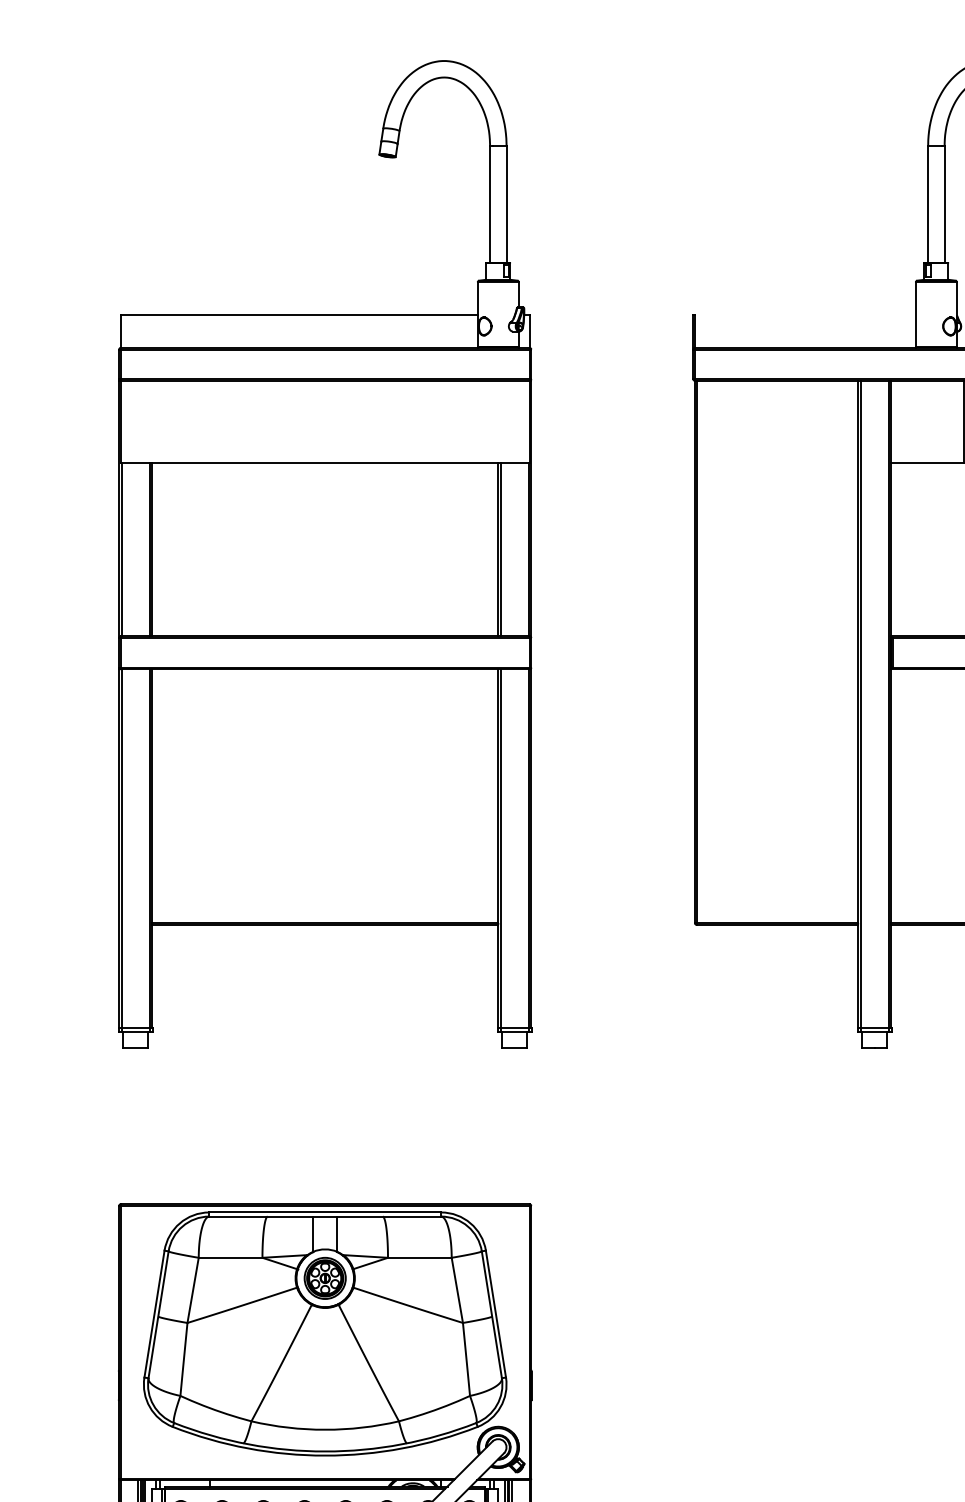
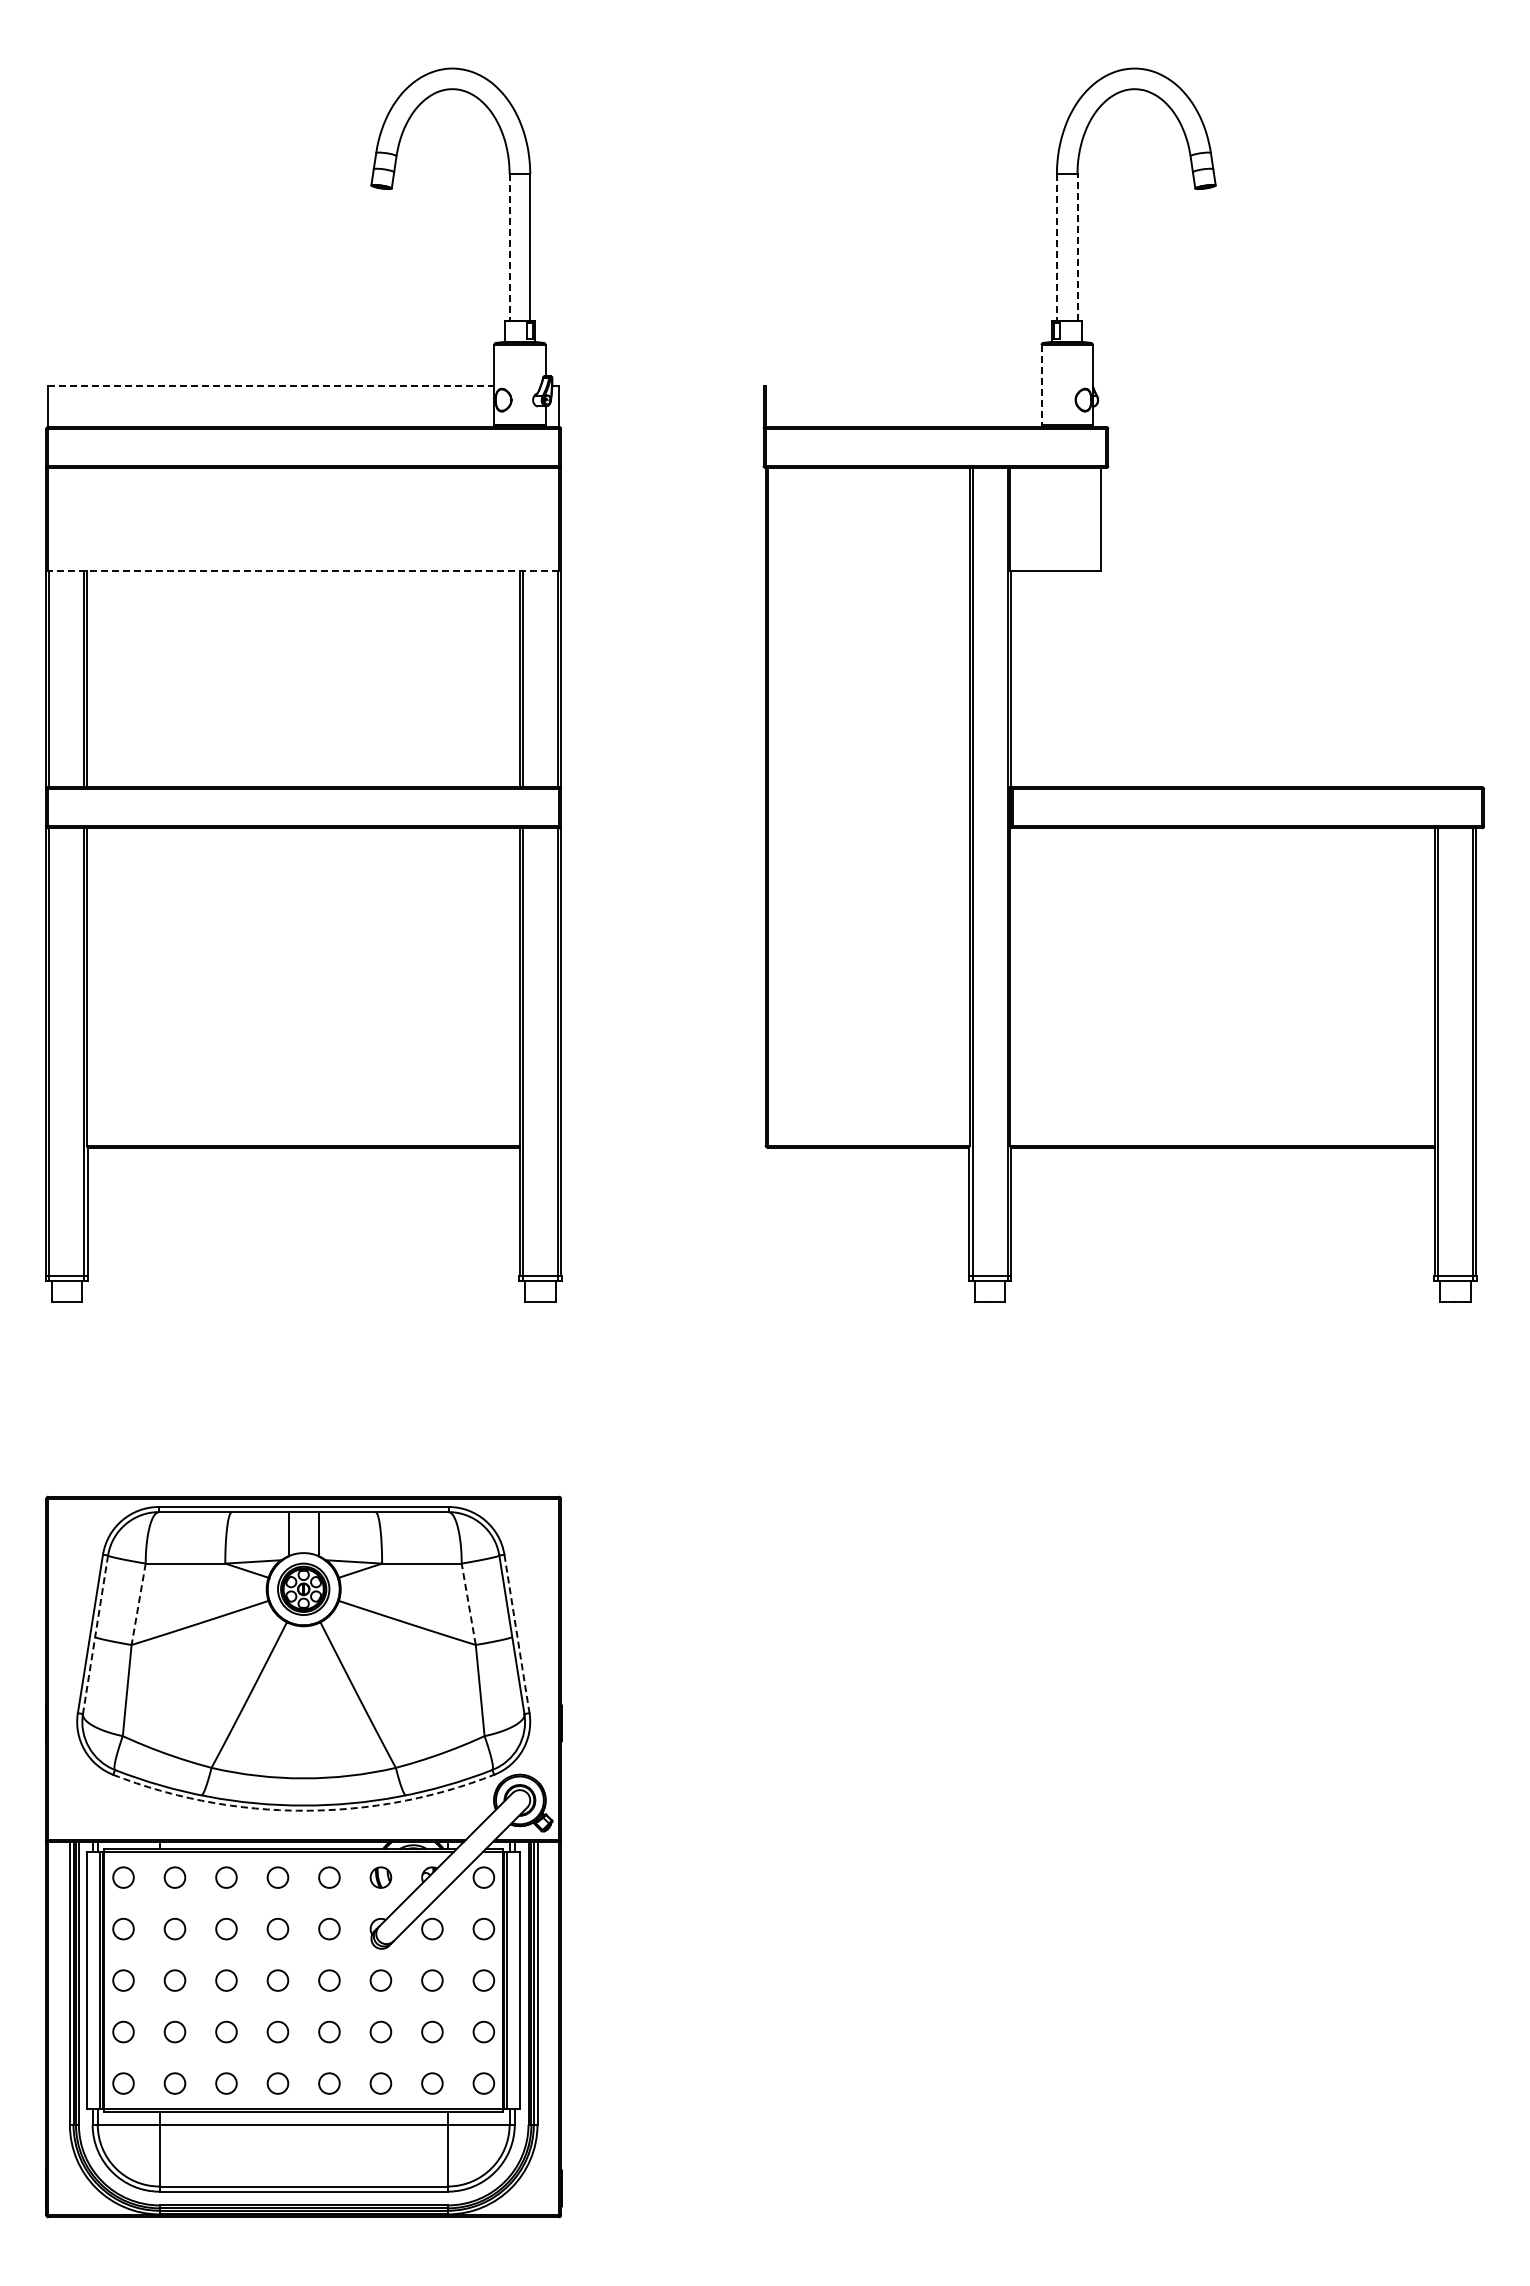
line: (944, 204) -> (1077, 247), solid -> dashed
line: (489, 205) -> (509, 248), solid -> dashed
line: (927, 205) -> (1056, 248), solid -> dashed
line: (299, 314) -> (271, 385), solid -> dashed
line: (915, 314) -> (1041, 385), solid -> dashed
line: (325, 463) -> (303, 571), solid -> dashed
line: (457, 1289) -> (468, 1603), solid -> dashed
line: (192, 1290) -> (138, 1604), solid -> dashed
line: (496, 1314) -> (517, 1634), solid -> dashed
line: (158, 1315) -> (95, 1635), solid -> dashed
arc: (325, 1455) -> (303, 1810), solid -> dashed

